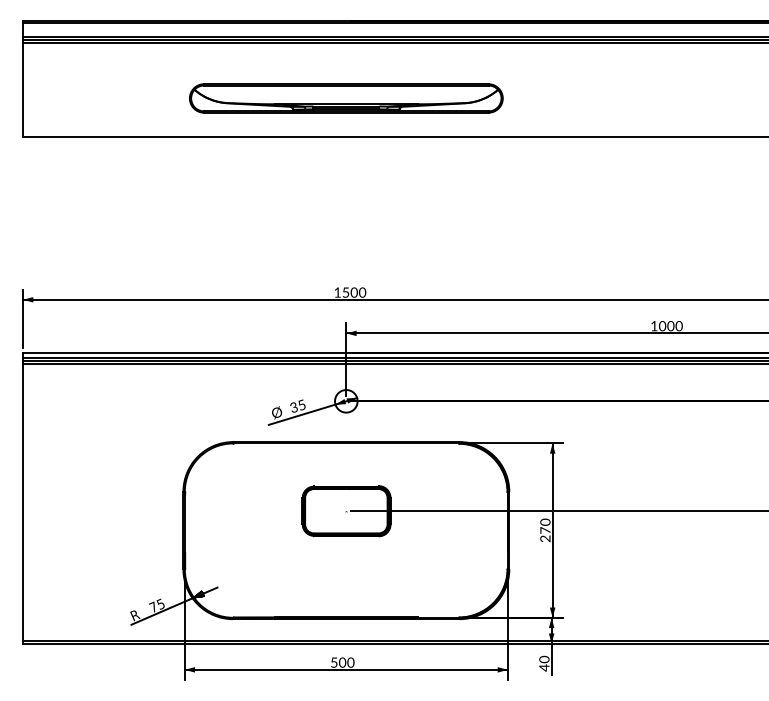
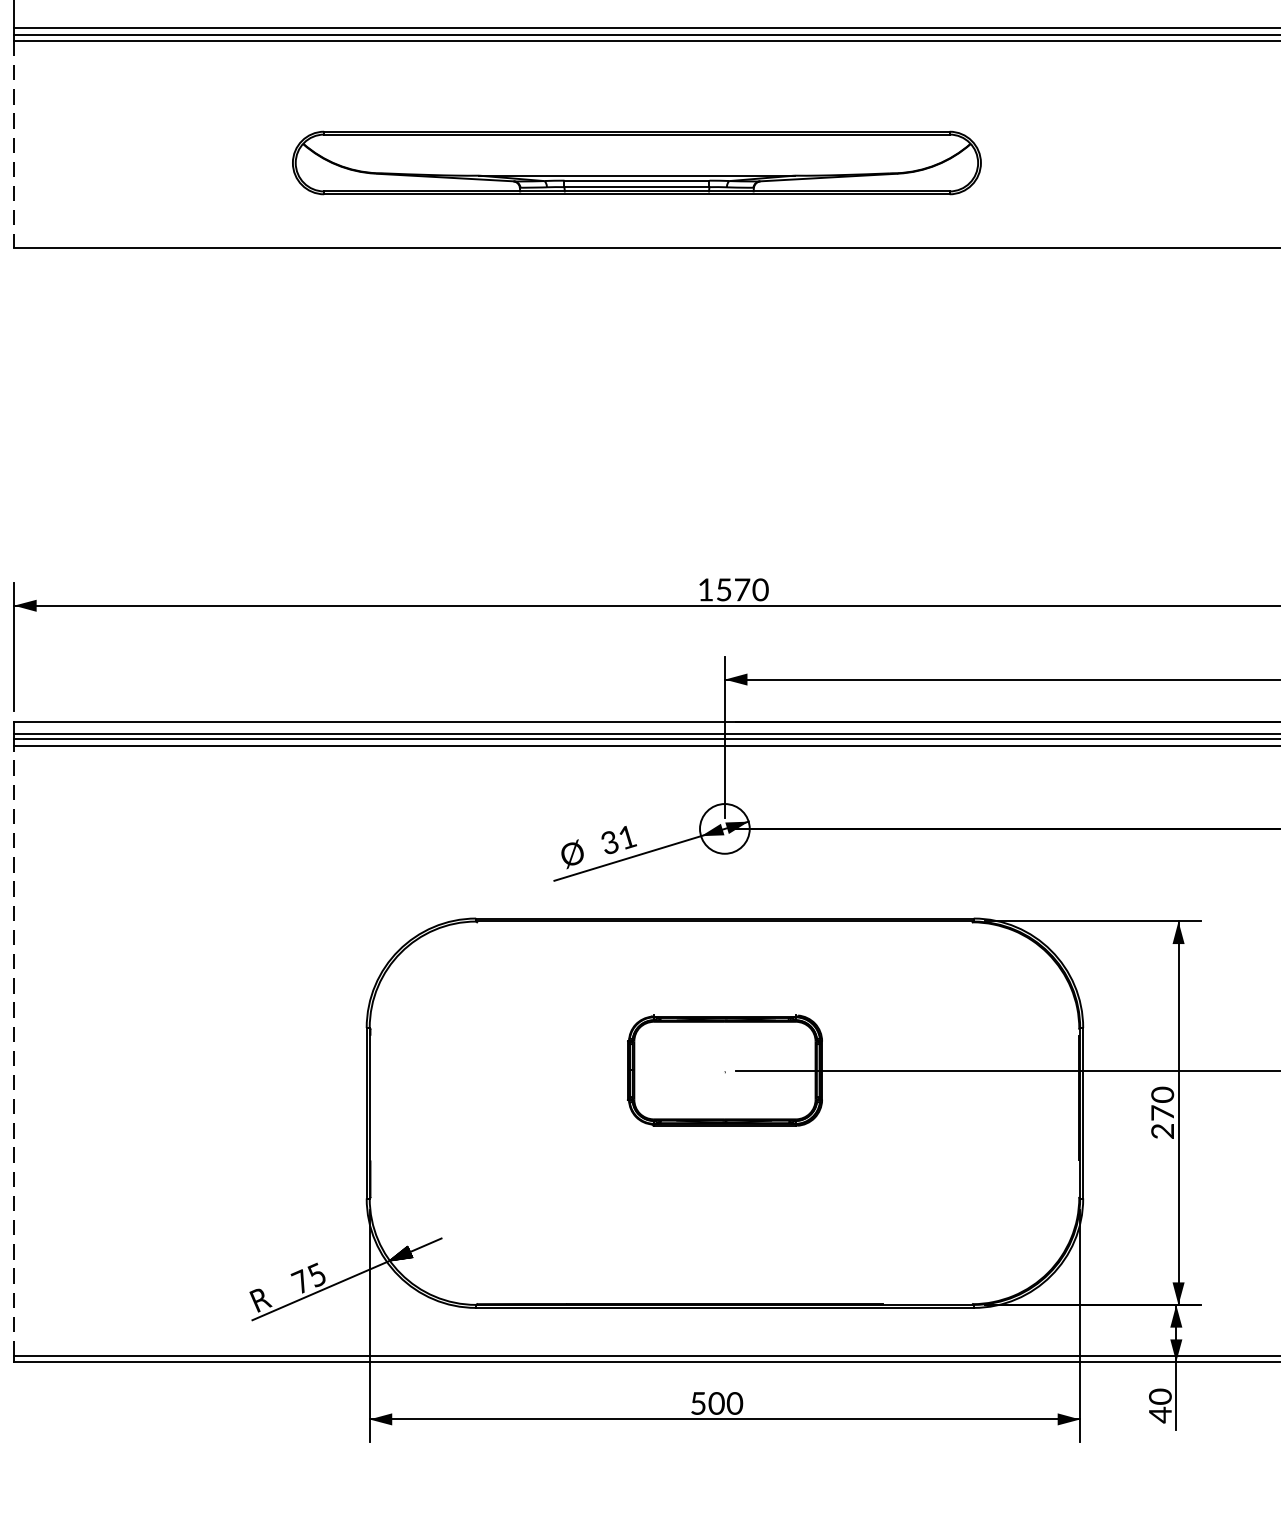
line: (23, 90) -> (15, 145), solid -> dashed
part: (346, 98) -> (637, 163), moved
text: (353, 292) -> (740, 589), 1500 -> 1570
text: (302, 404) -> (628, 835), 35 -> 31
line: (23, 502) -> (15, 1051), solid -> dashed

